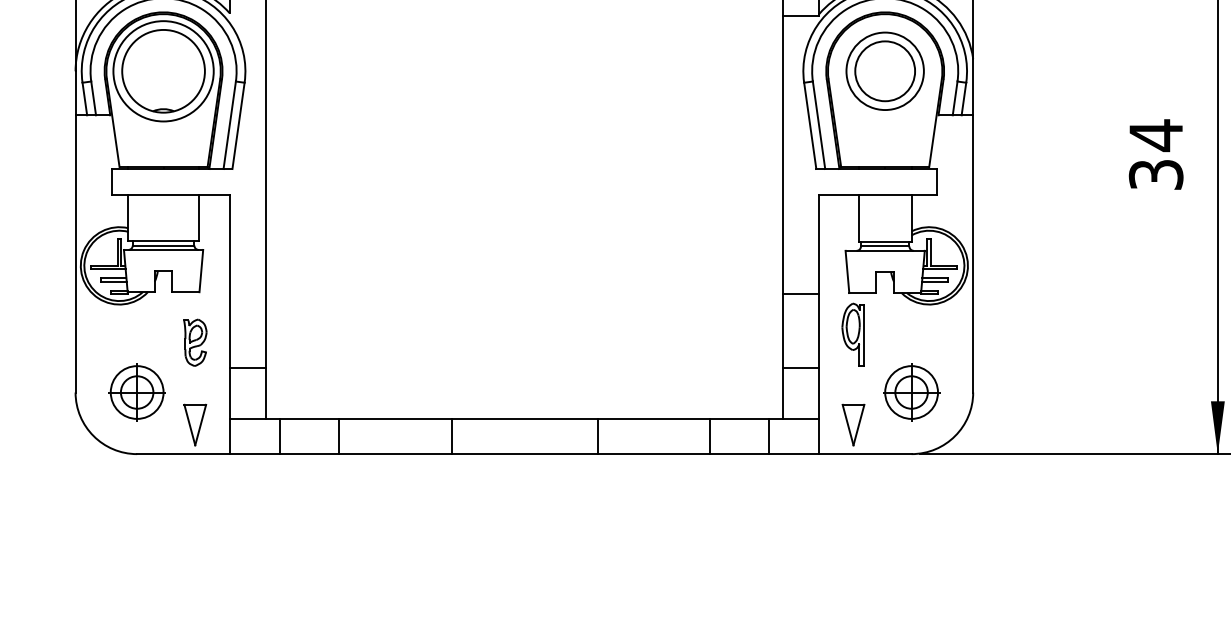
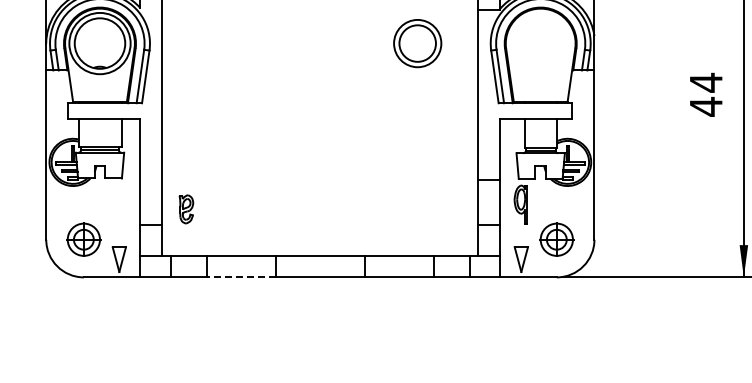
part: (884, 71) -> (417, 43), moved
text: (1155, 174) -> (705, 106), 34 -> 44
part: (195, 342) -> (186, 209), moved
line: (393, 454) -> (240, 277), solid -> dashed

